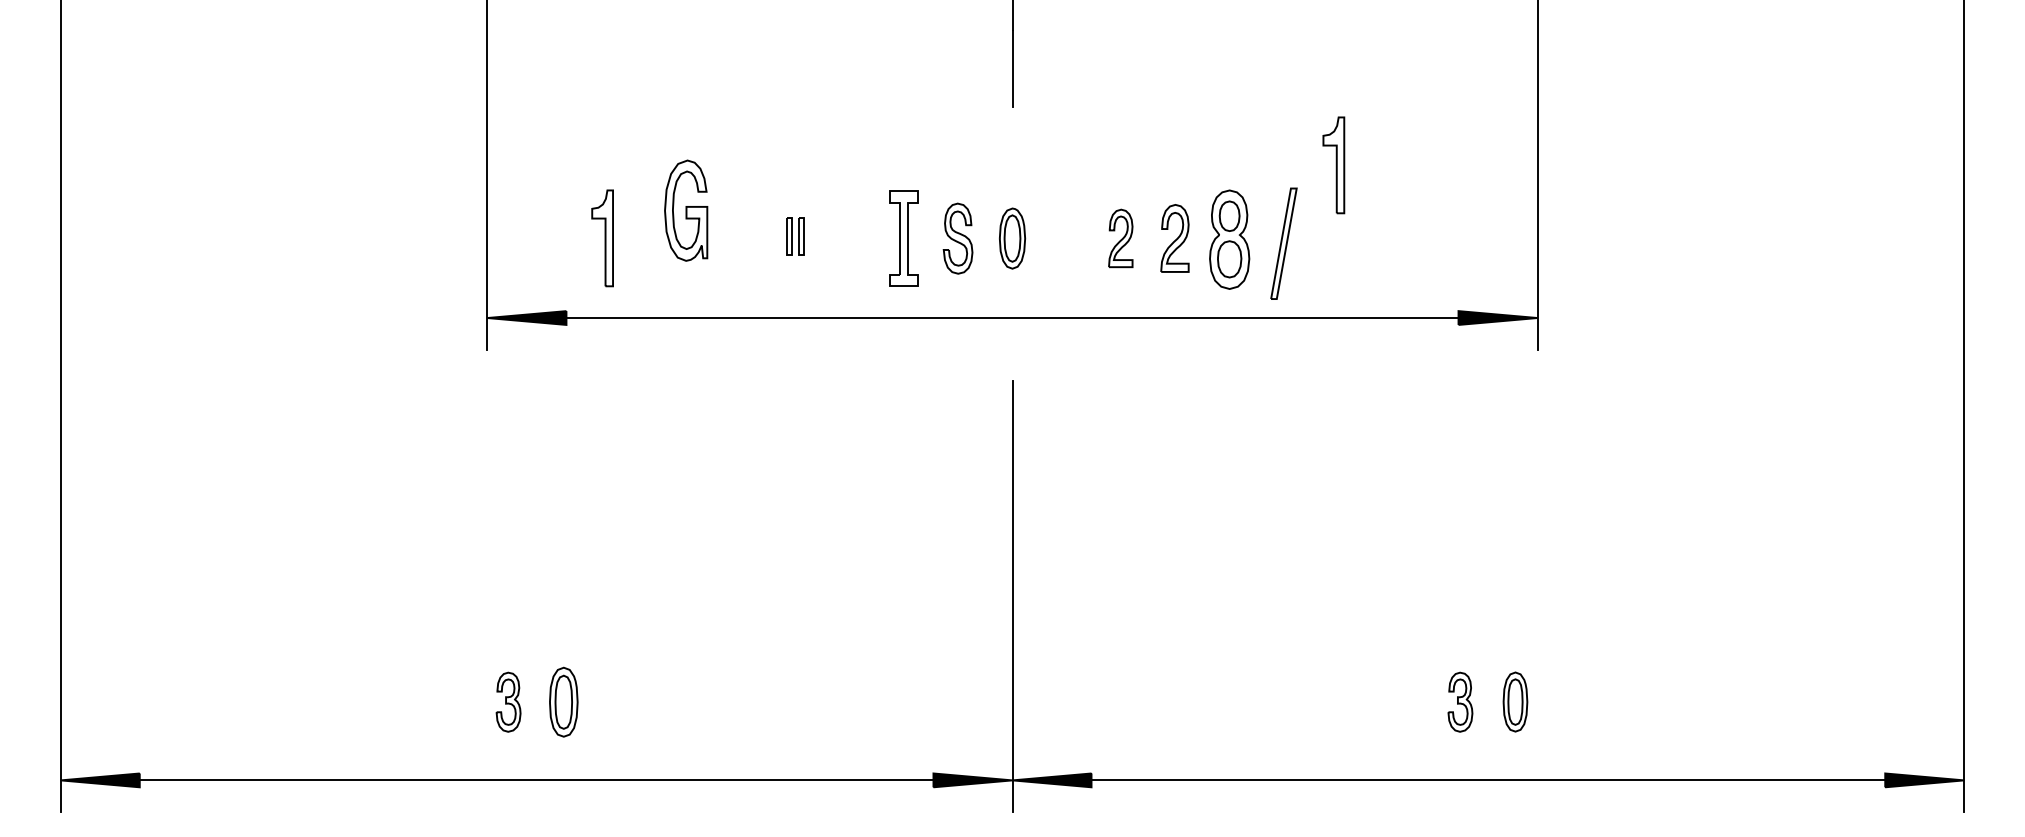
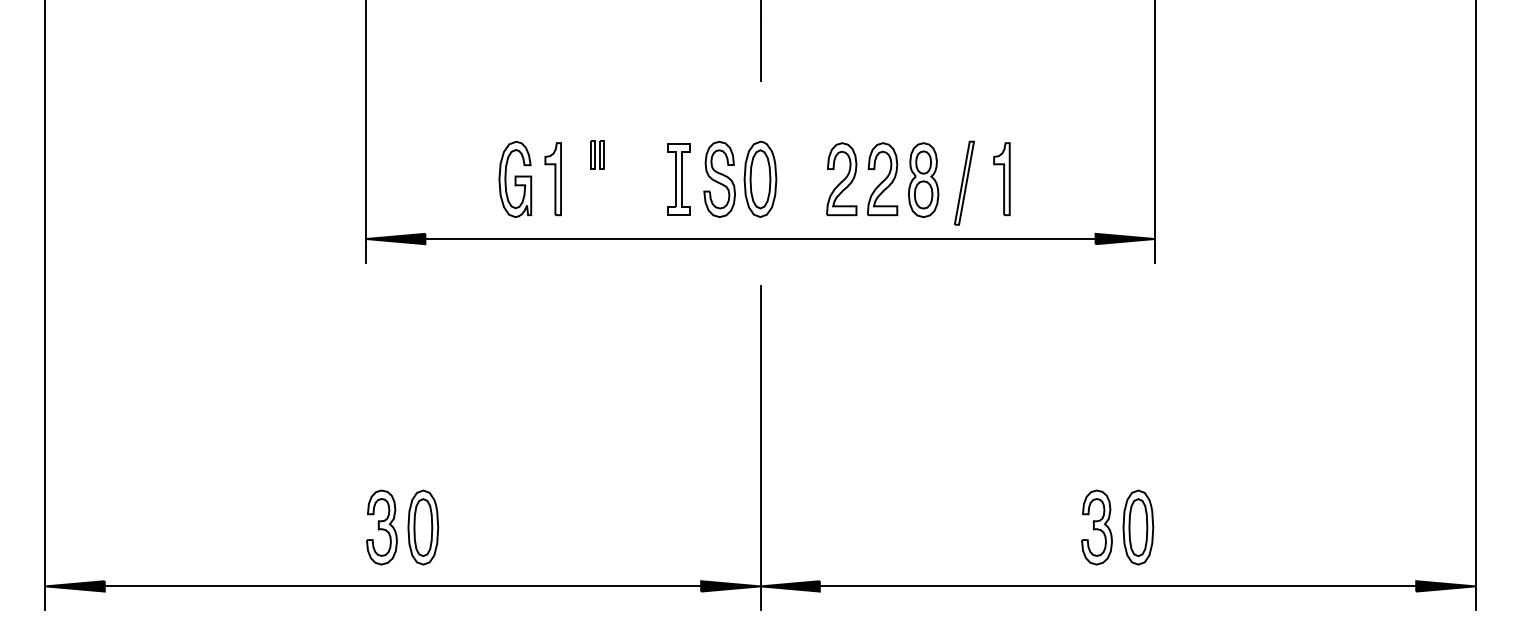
part: (1333, 165) -> (1001, 179), moved
part: (686, 210) -> (515, 179), moved
part: (795, 236) -> (597, 155), moved
part: (602, 238) -> (553, 179), moved
part: (957, 238) -> (719, 179), size x1.43
part: (1012, 238) -> (760, 179), size x1.67
part: (1120, 238) -> (841, 179), size x1.67
part: (1174, 238) -> (882, 179), size x1.43
part: (1515, 701) -> (1138, 527), size x1.67
part: (508, 702) -> (381, 527), size x1.67
part: (563, 702) -> (423, 527), size x1.43
part: (1460, 702) -> (1097, 527), size x1.67

